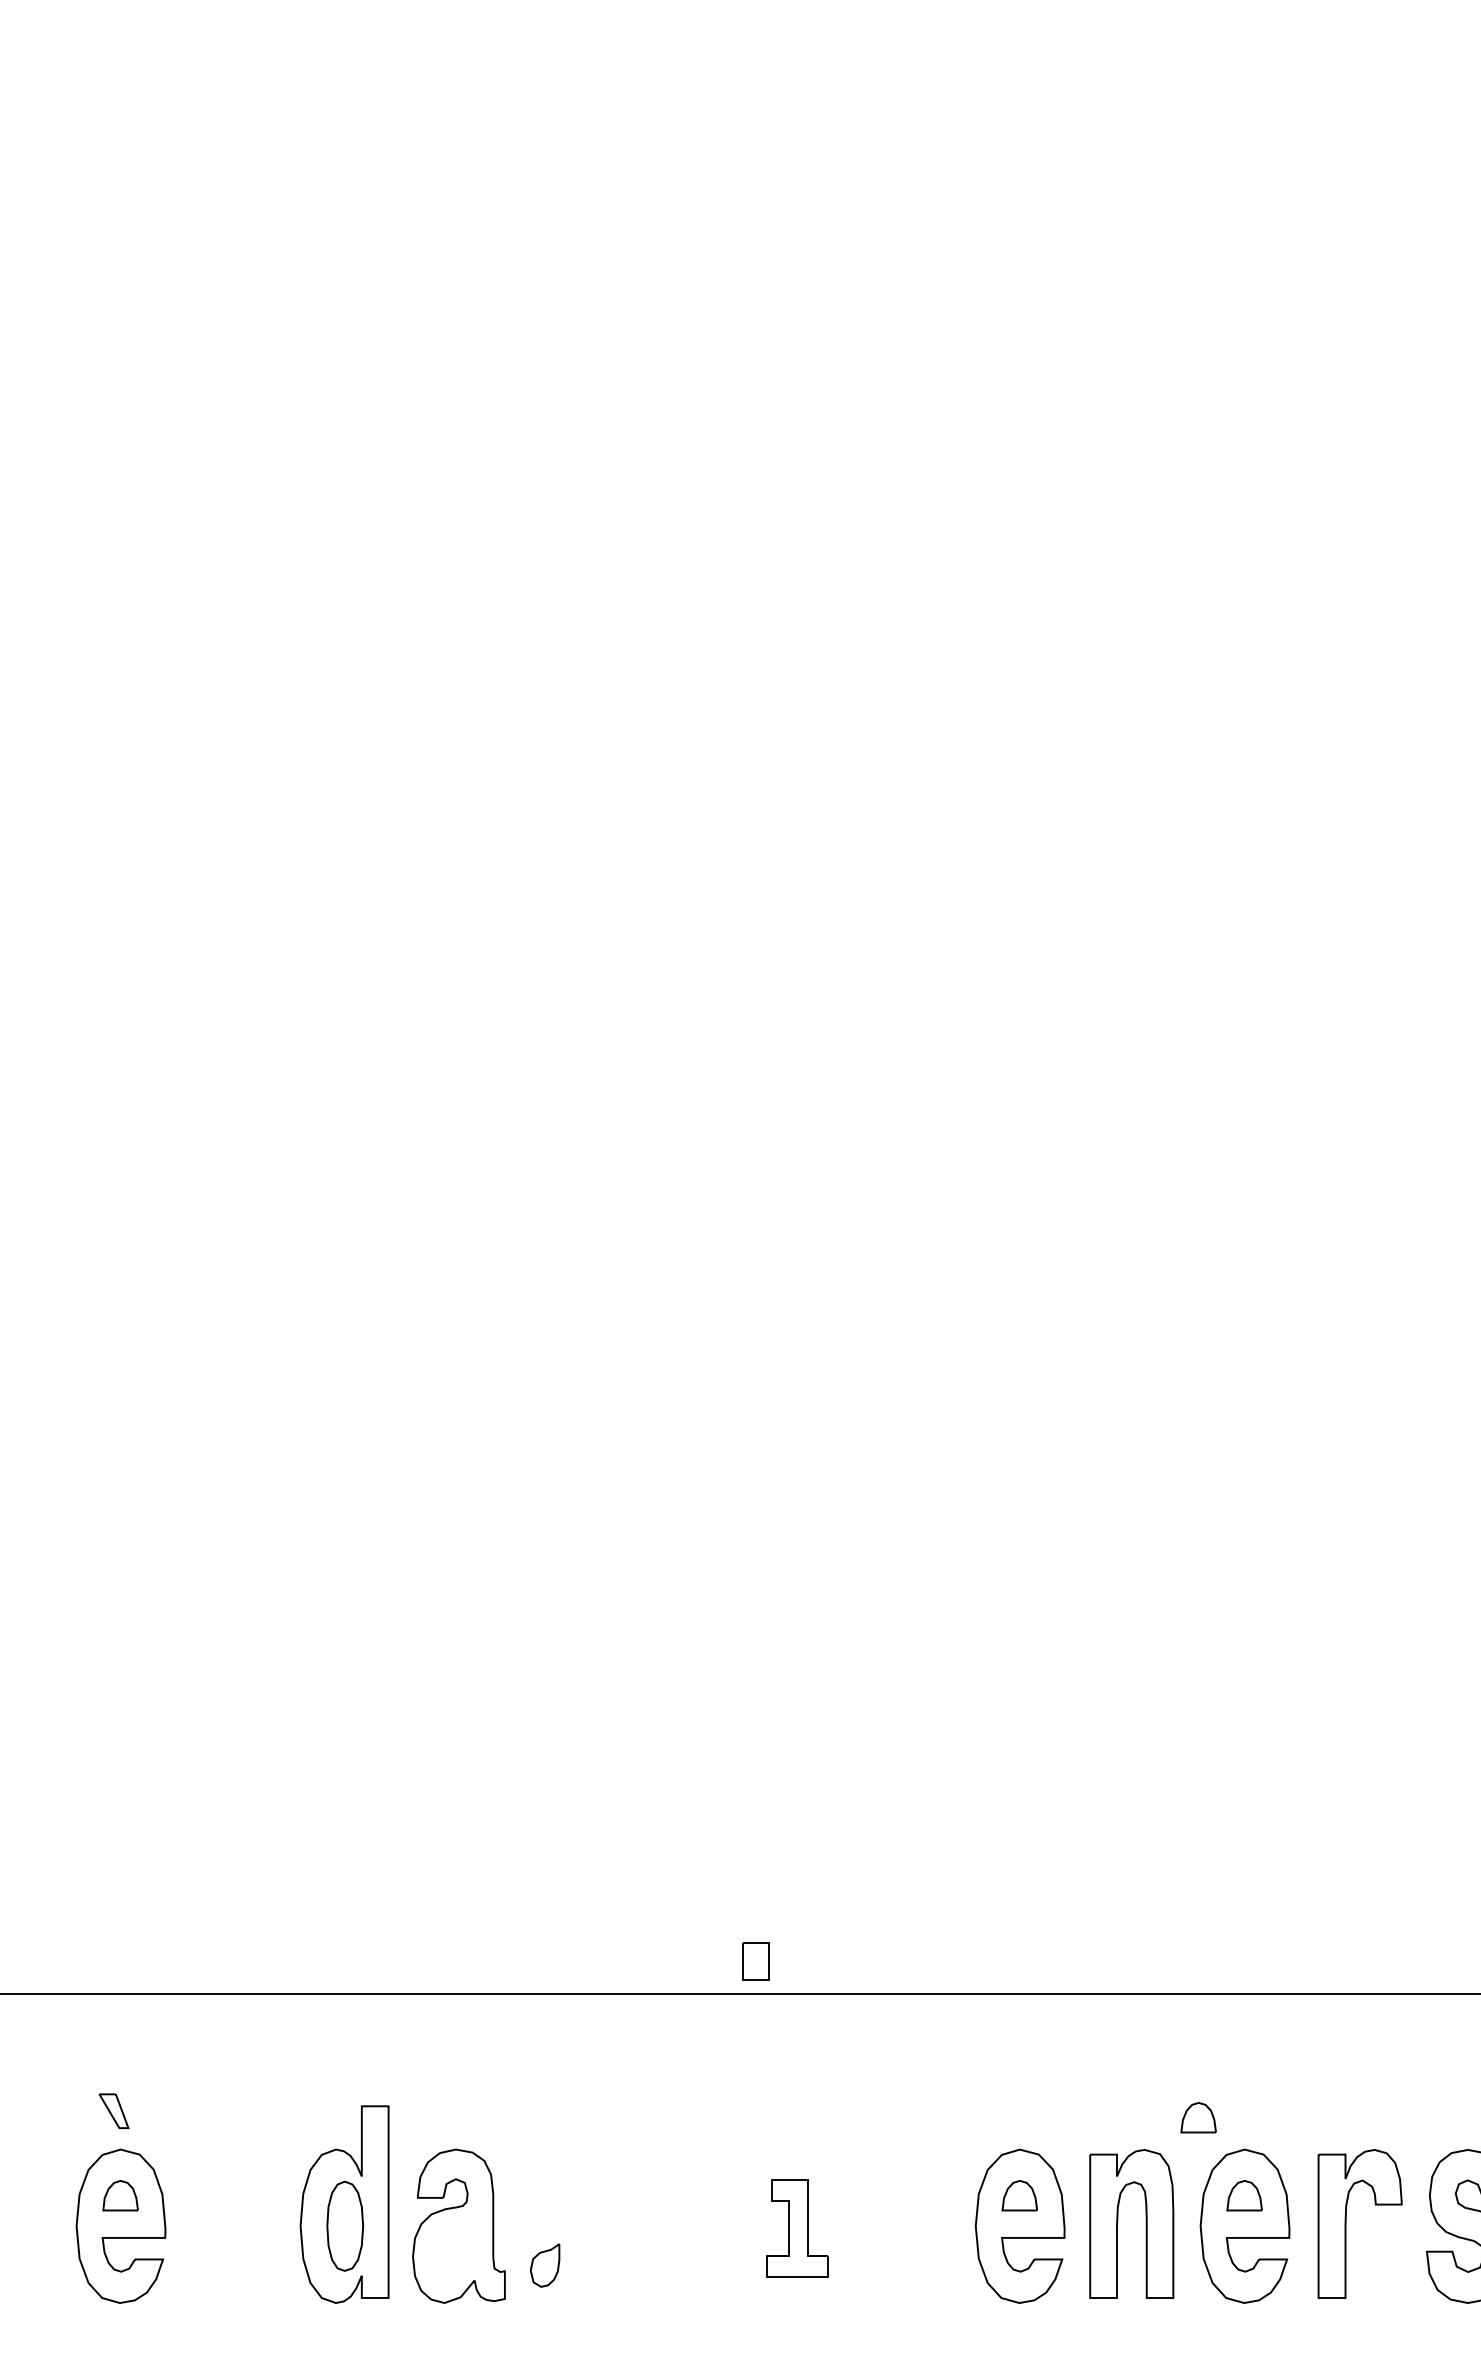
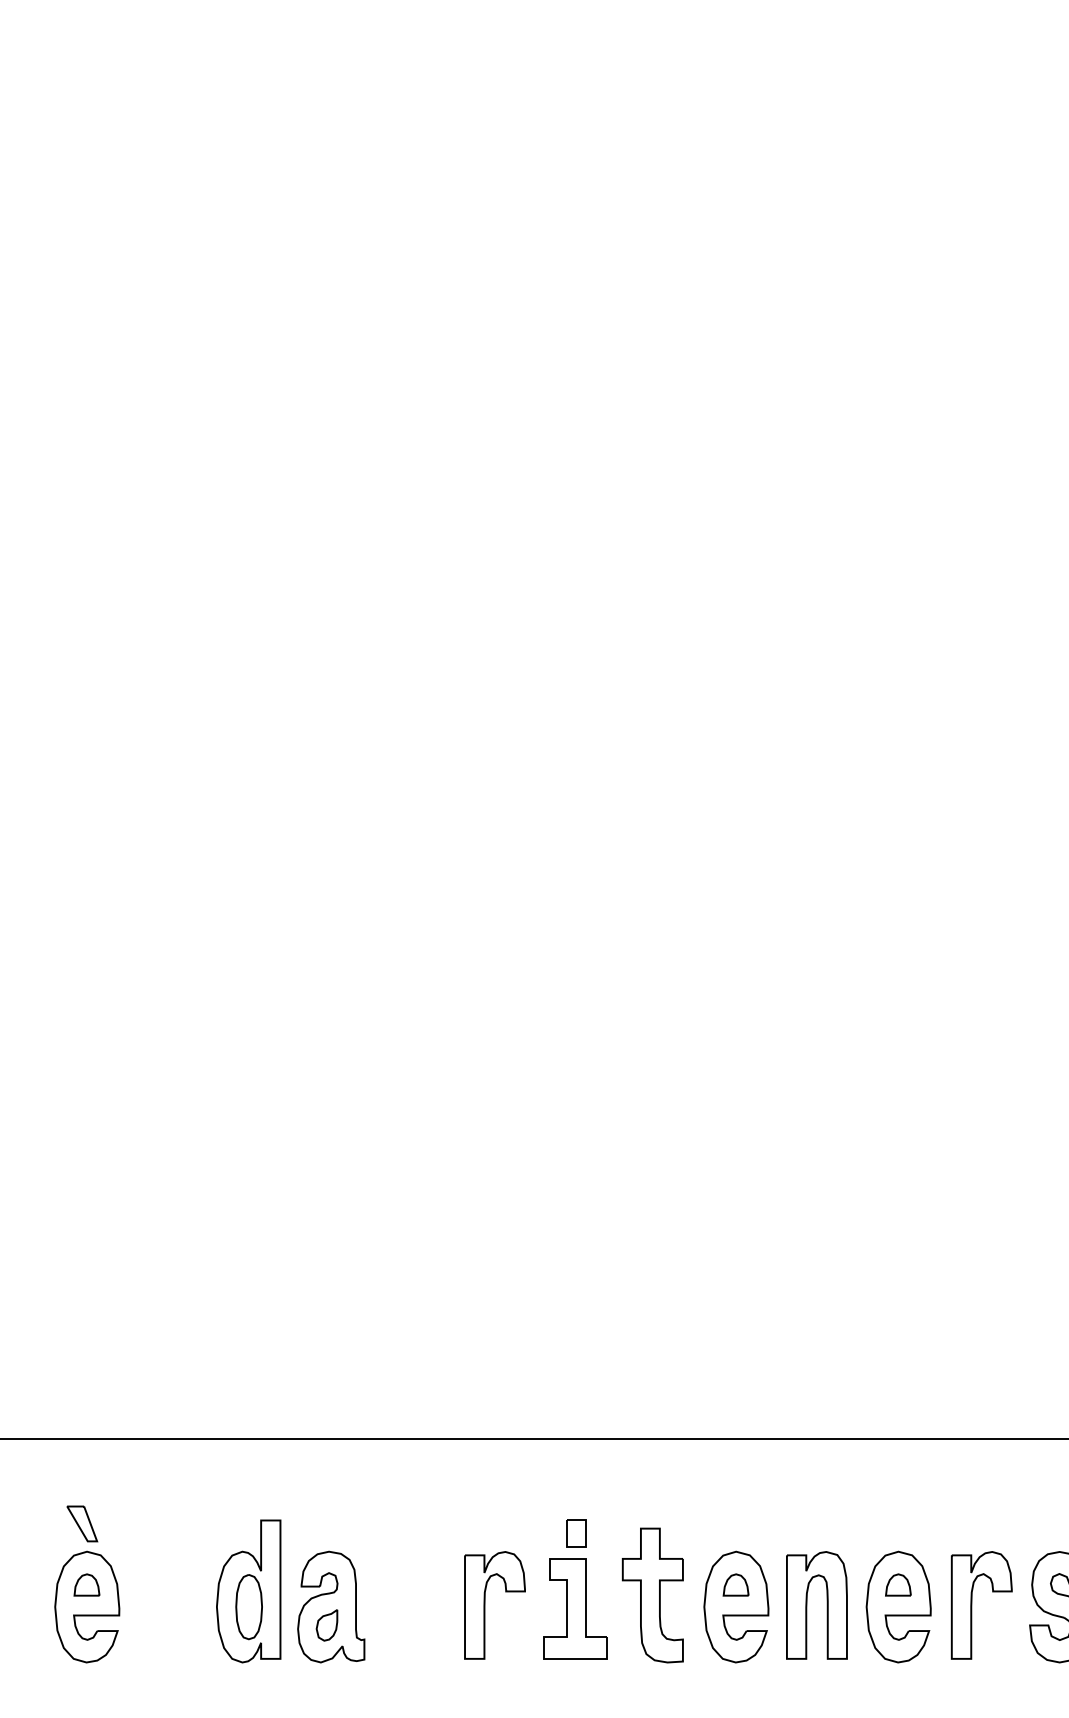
part: (755, 1961) -> (576, 1533), moved
part: (113, 2111) -> (81, 1524), size x1.43
part: (1198, 2117) -> (865, 1528), removed
part: (904, 2209) -> (652, 1594), added
part: (672, 2223) -> (485, 1605), added
part: (797, 2228) -> (575, 1608), size x1.43
part: (544, 2265) -> (326, 1625), moved

